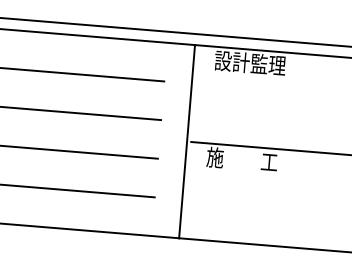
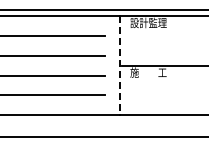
line: (186, 141) -> (119, 65), solid -> dashed

